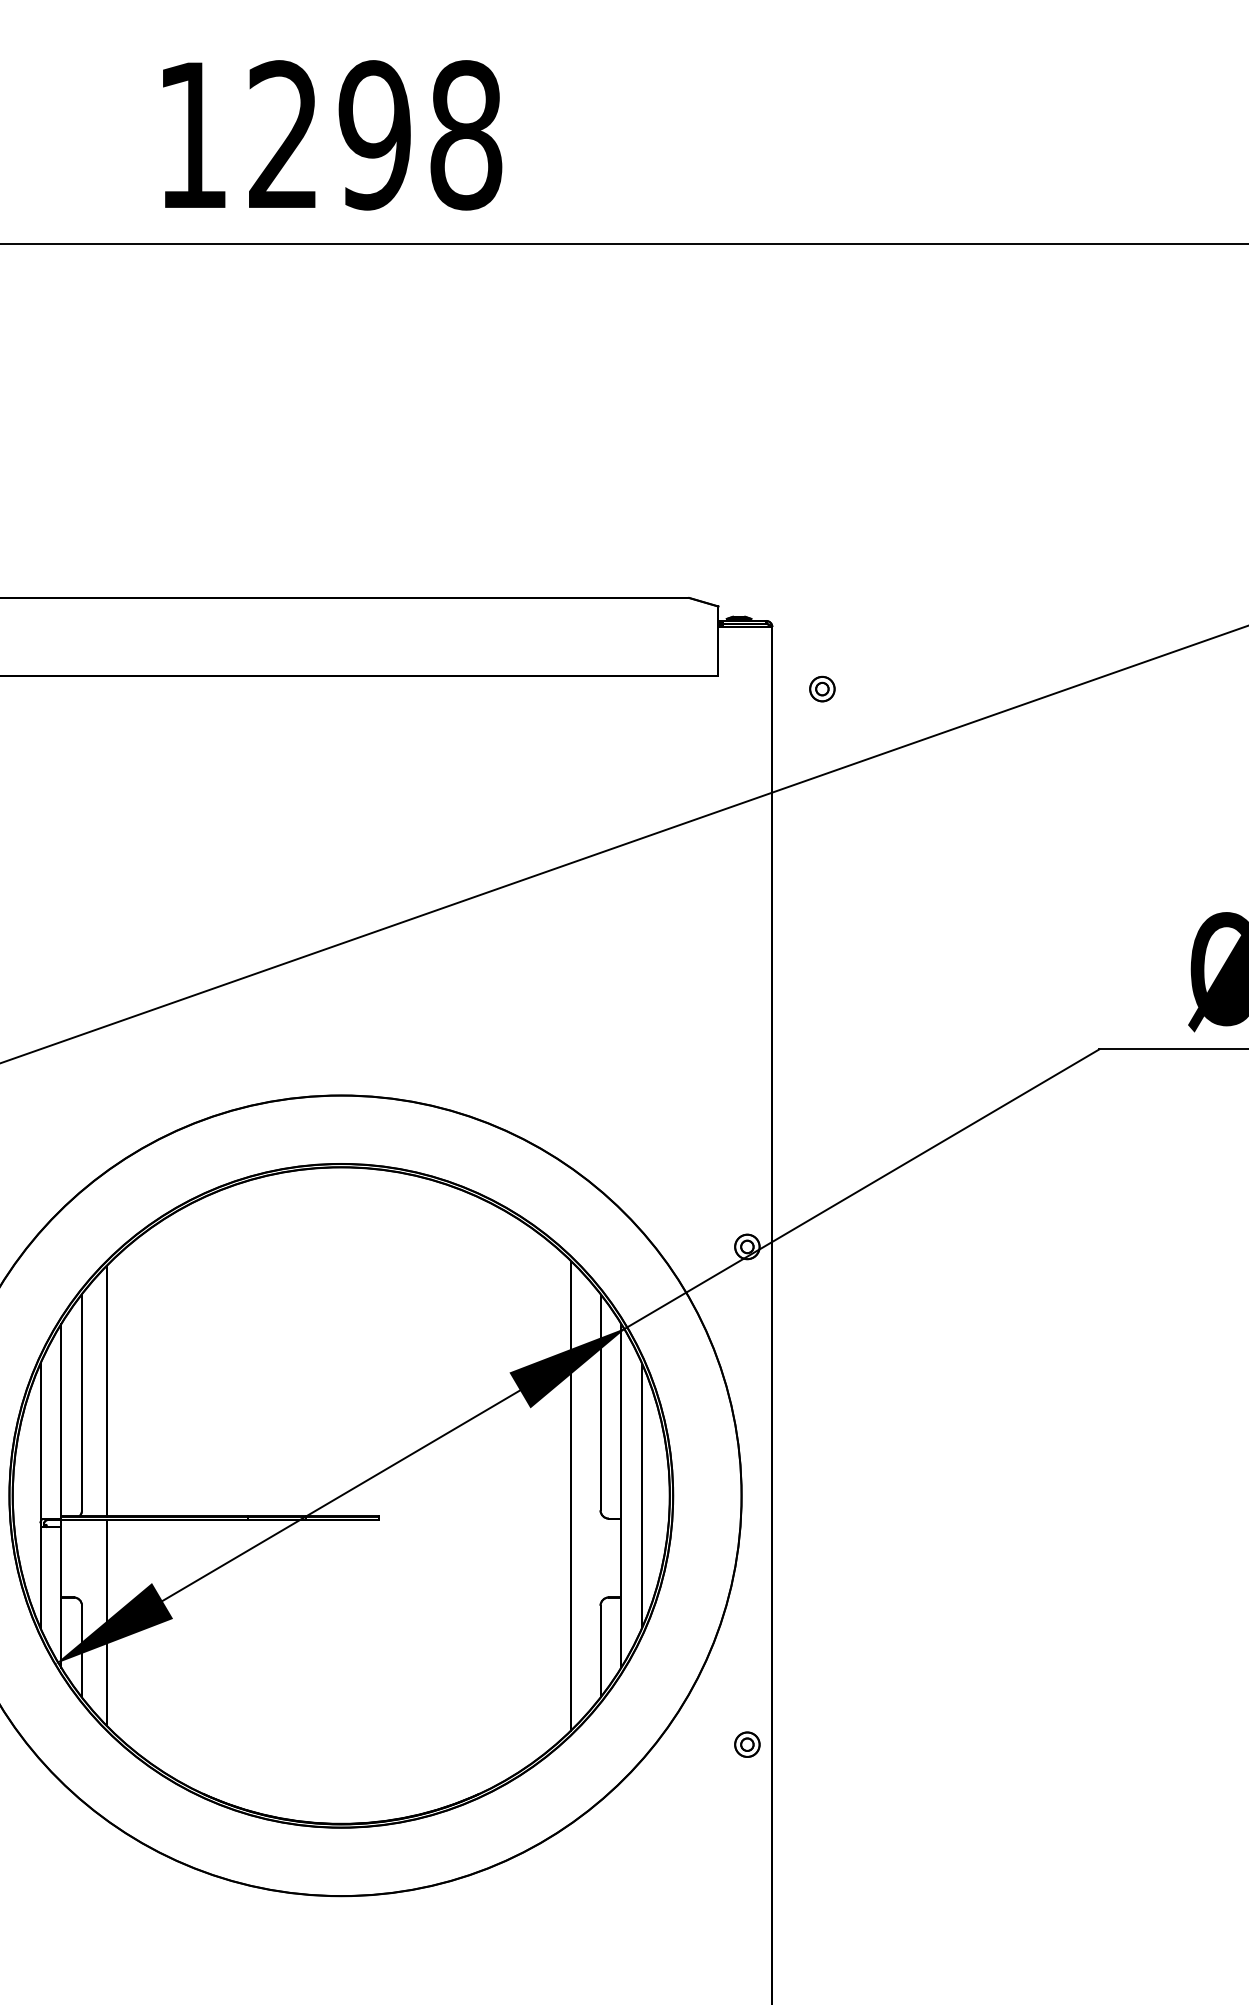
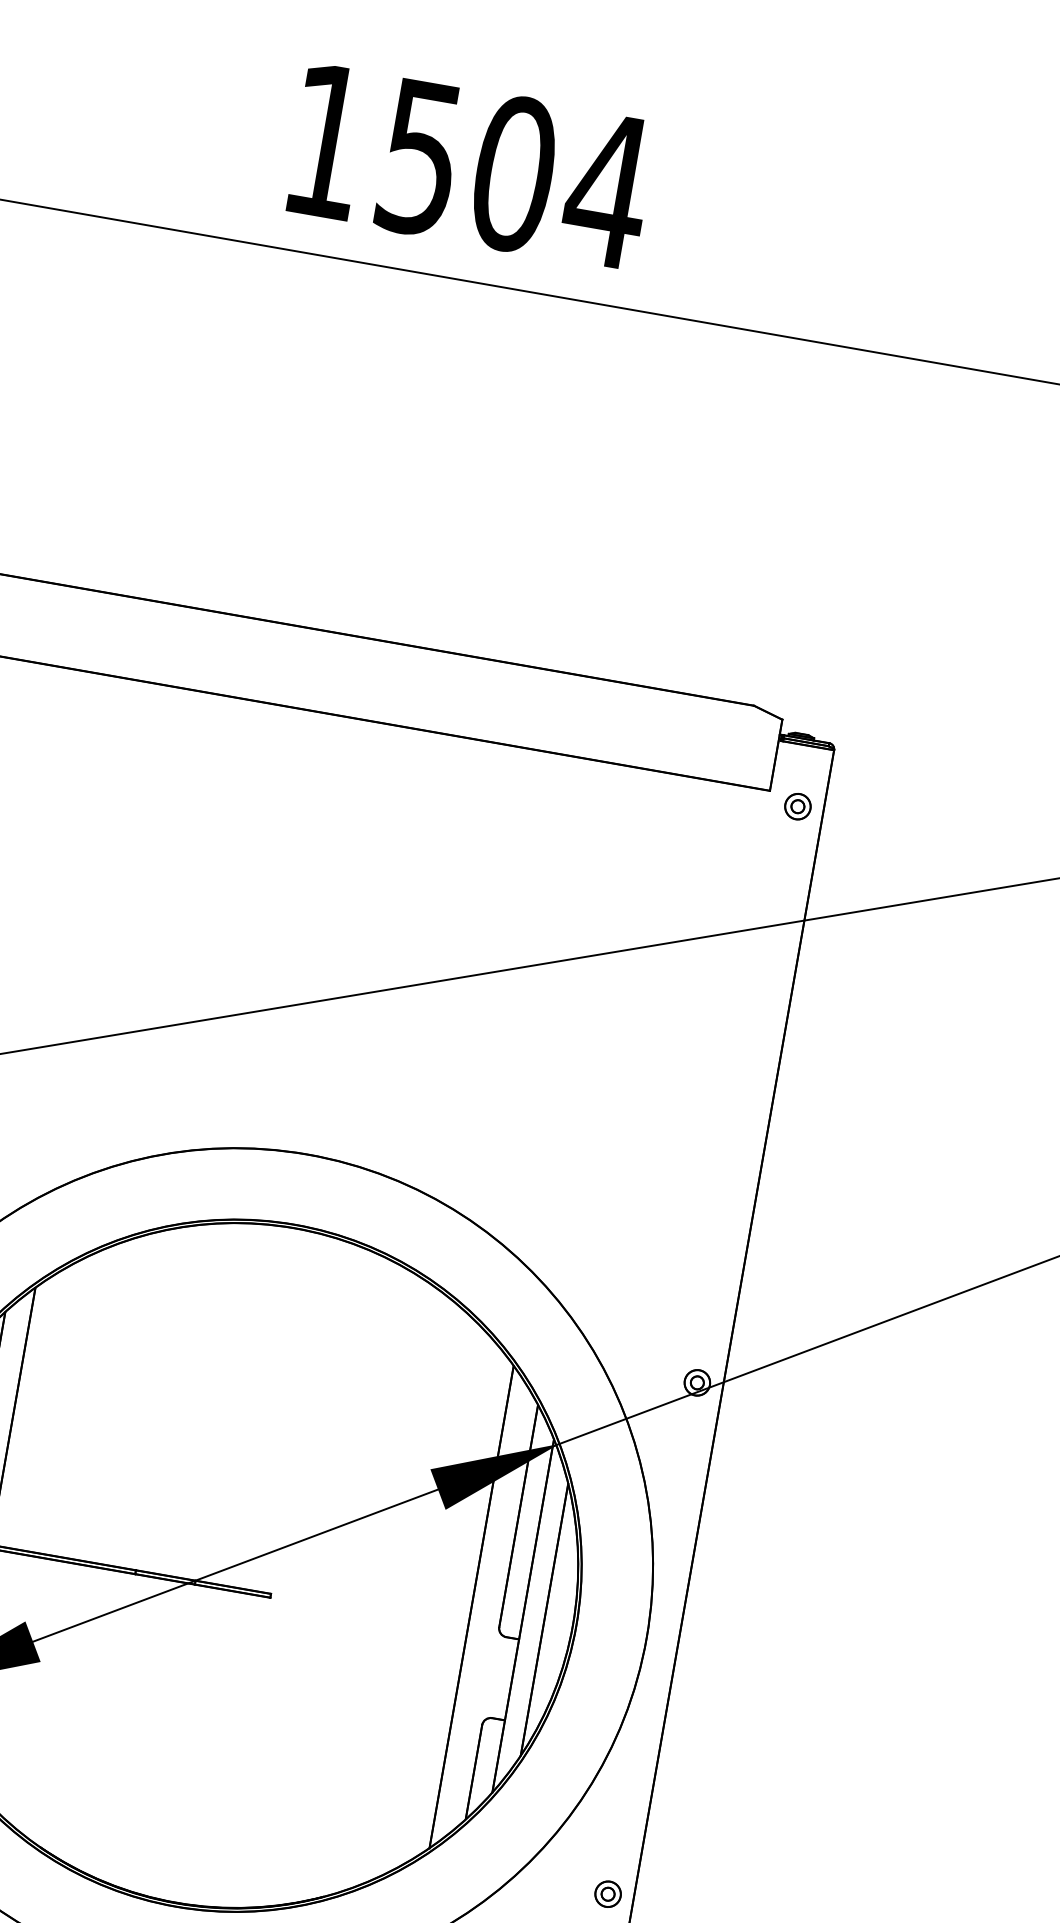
text: (376, 135) -> (515, 174), 1298 -> 1504
part: (822, 688) -> (798, 806), moved

